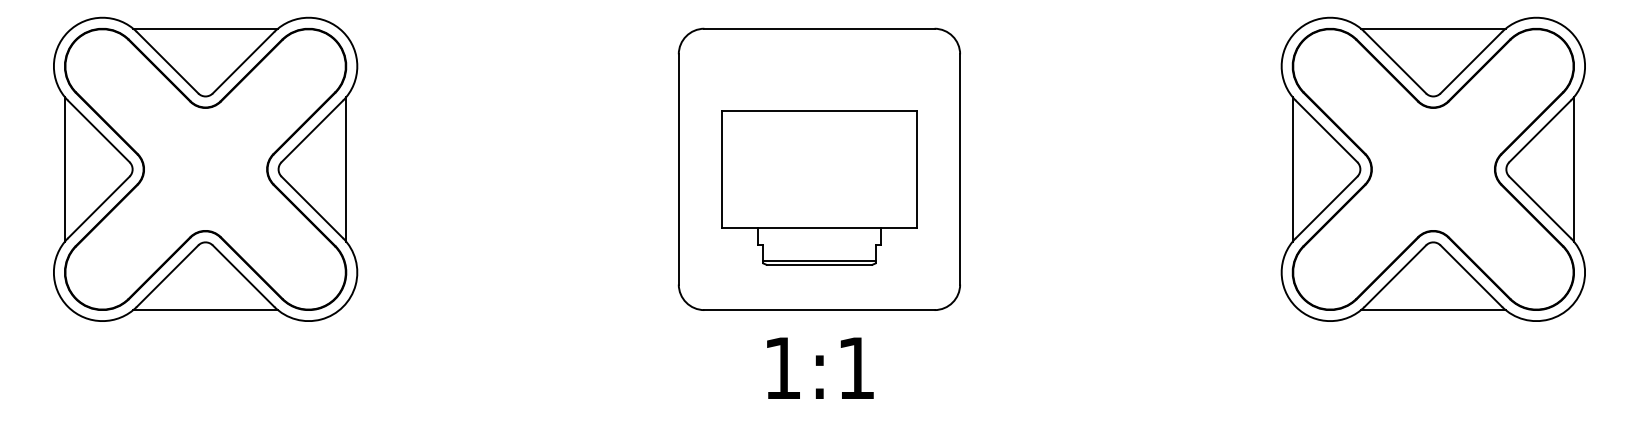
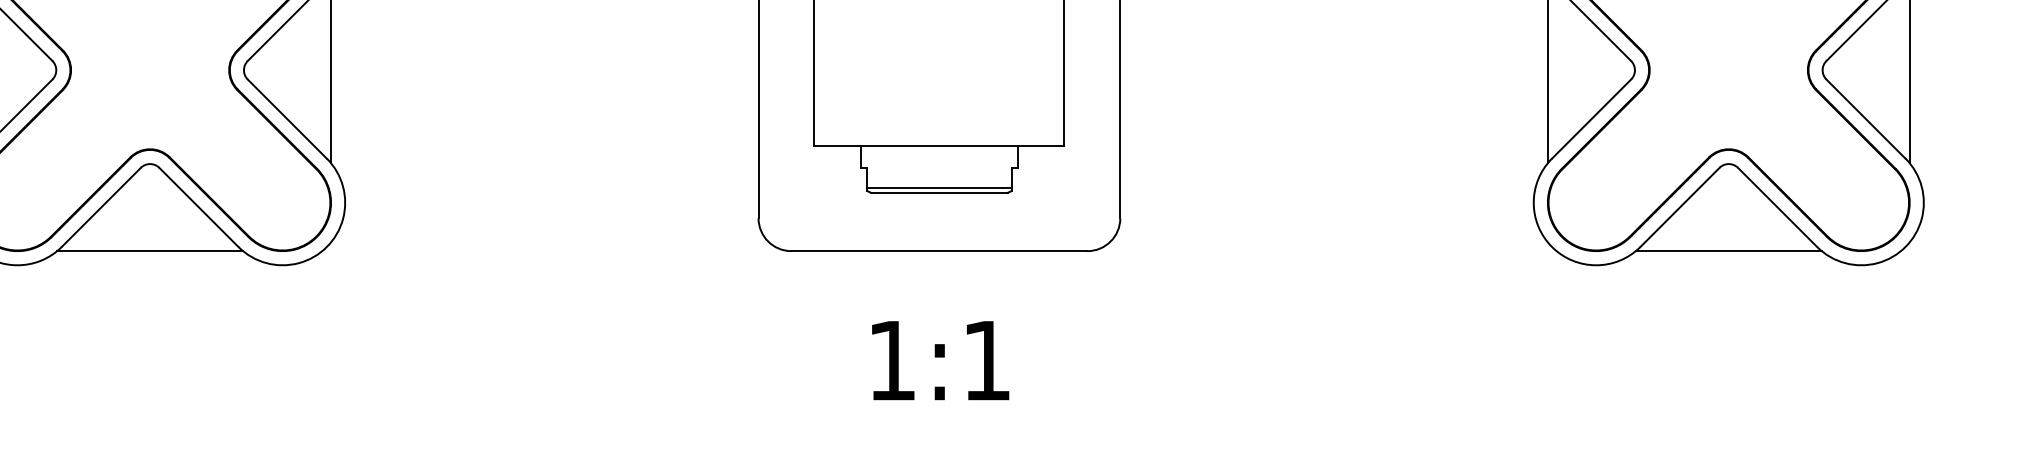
text: (820, 367) -> (940, 359), moved

